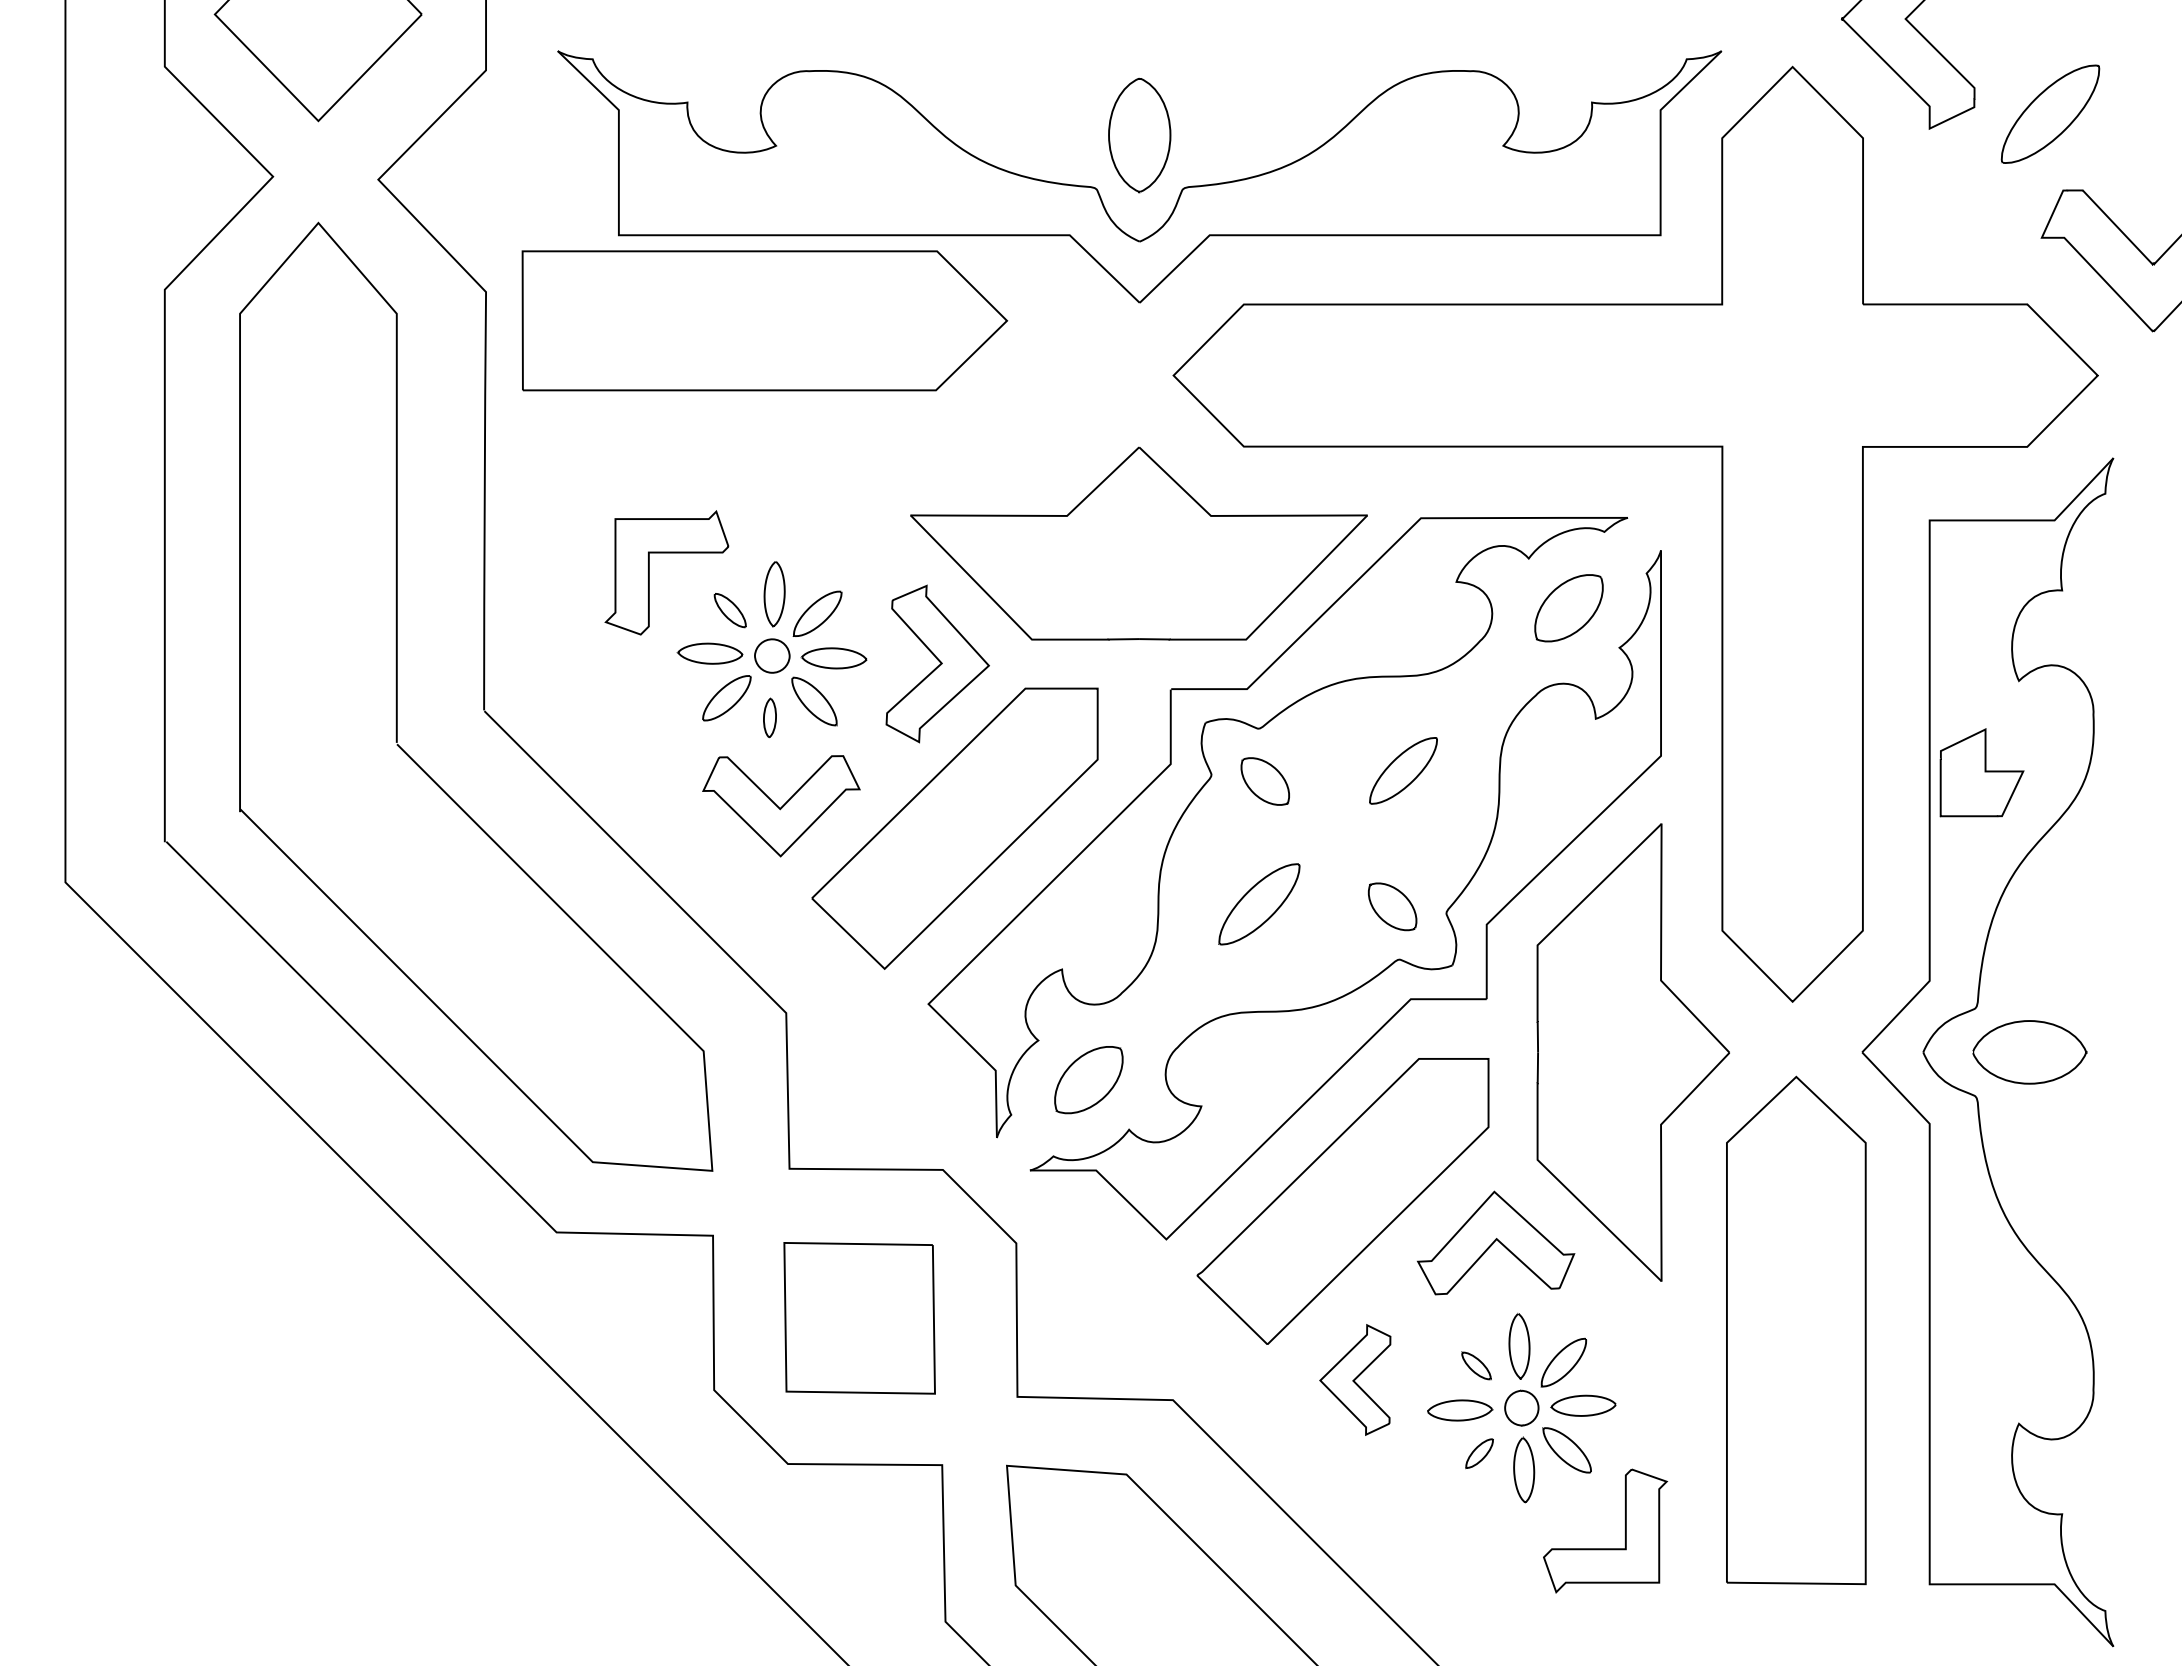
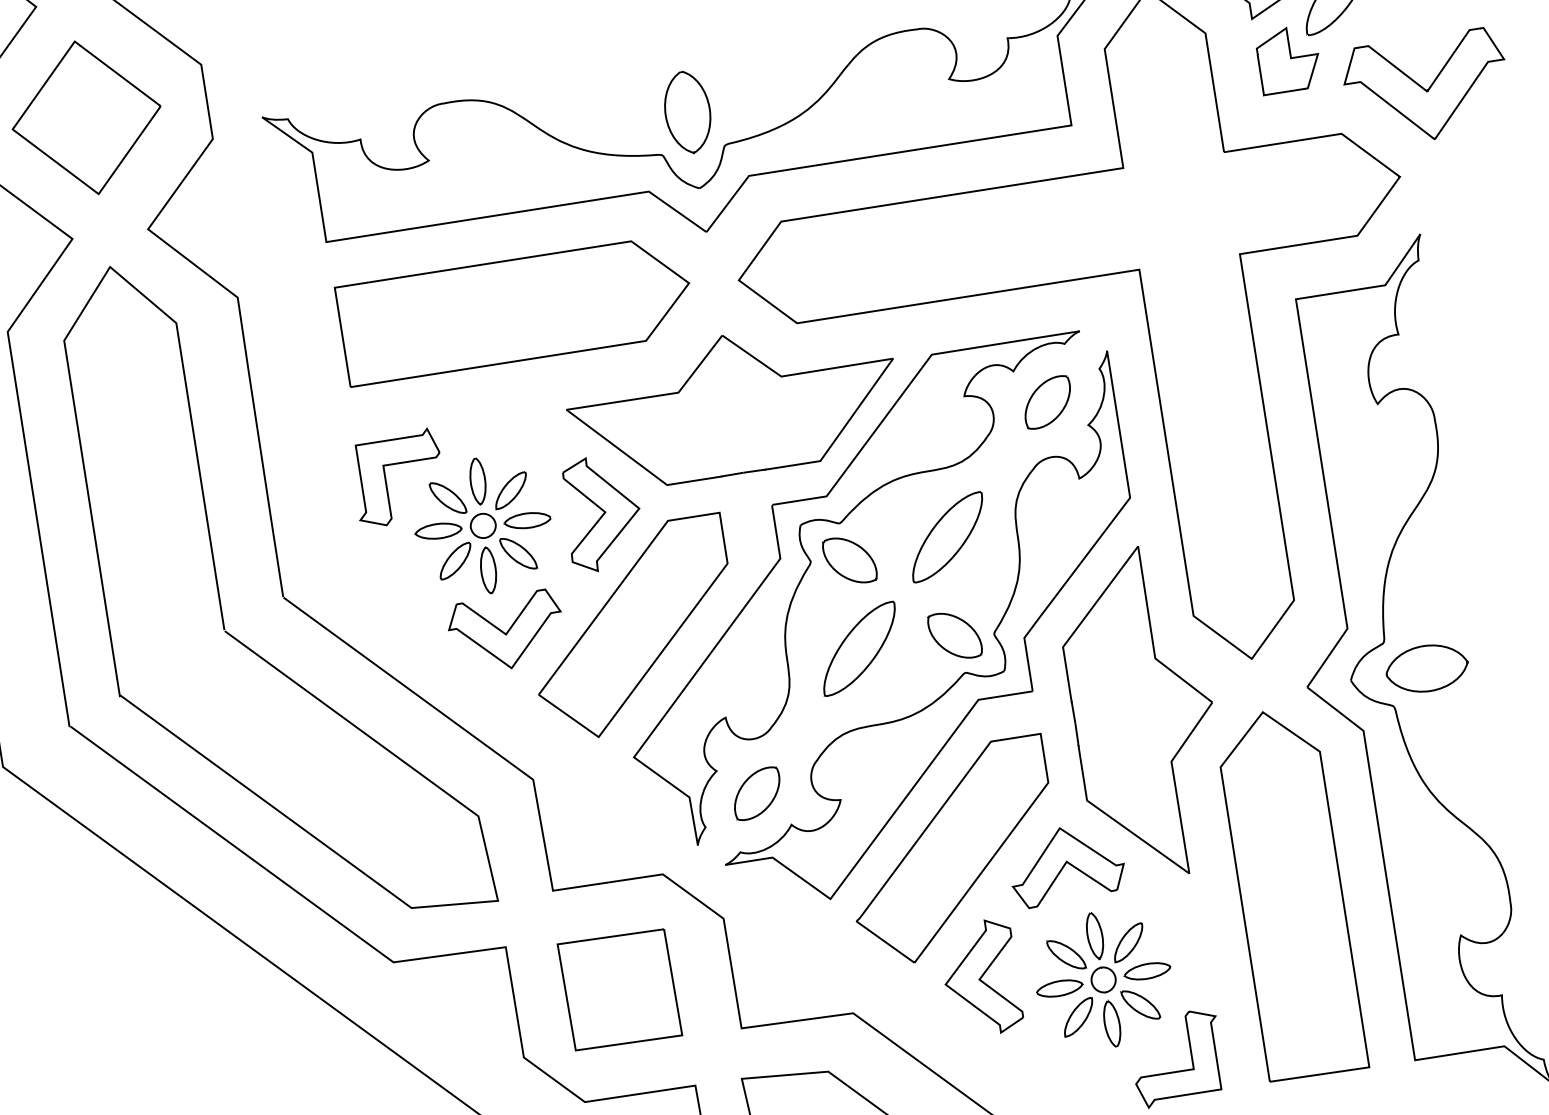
part: (764, 320) -> (515, 310), moved
part: (730, 610) -> (448, 498), size x1.43
part: (769, 717) -> (488, 570), size x1.67
part: (1403, 770) -> (947, 537), size x1.67
part: (1981, 772) -> (1288, 59), moved
part: (1265, 781) -> (850, 560), size x1.43
part: (1259, 904) -> (859, 649), size x1.43
part: (1392, 906) -> (954, 635), size x1.43
part: (1476, 1365) -> (1066, 954), size x1.67
part: (1355, 1379) -> (981, 978), size x1.43
part: (1479, 1453) -> (1078, 1017), size x1.67

